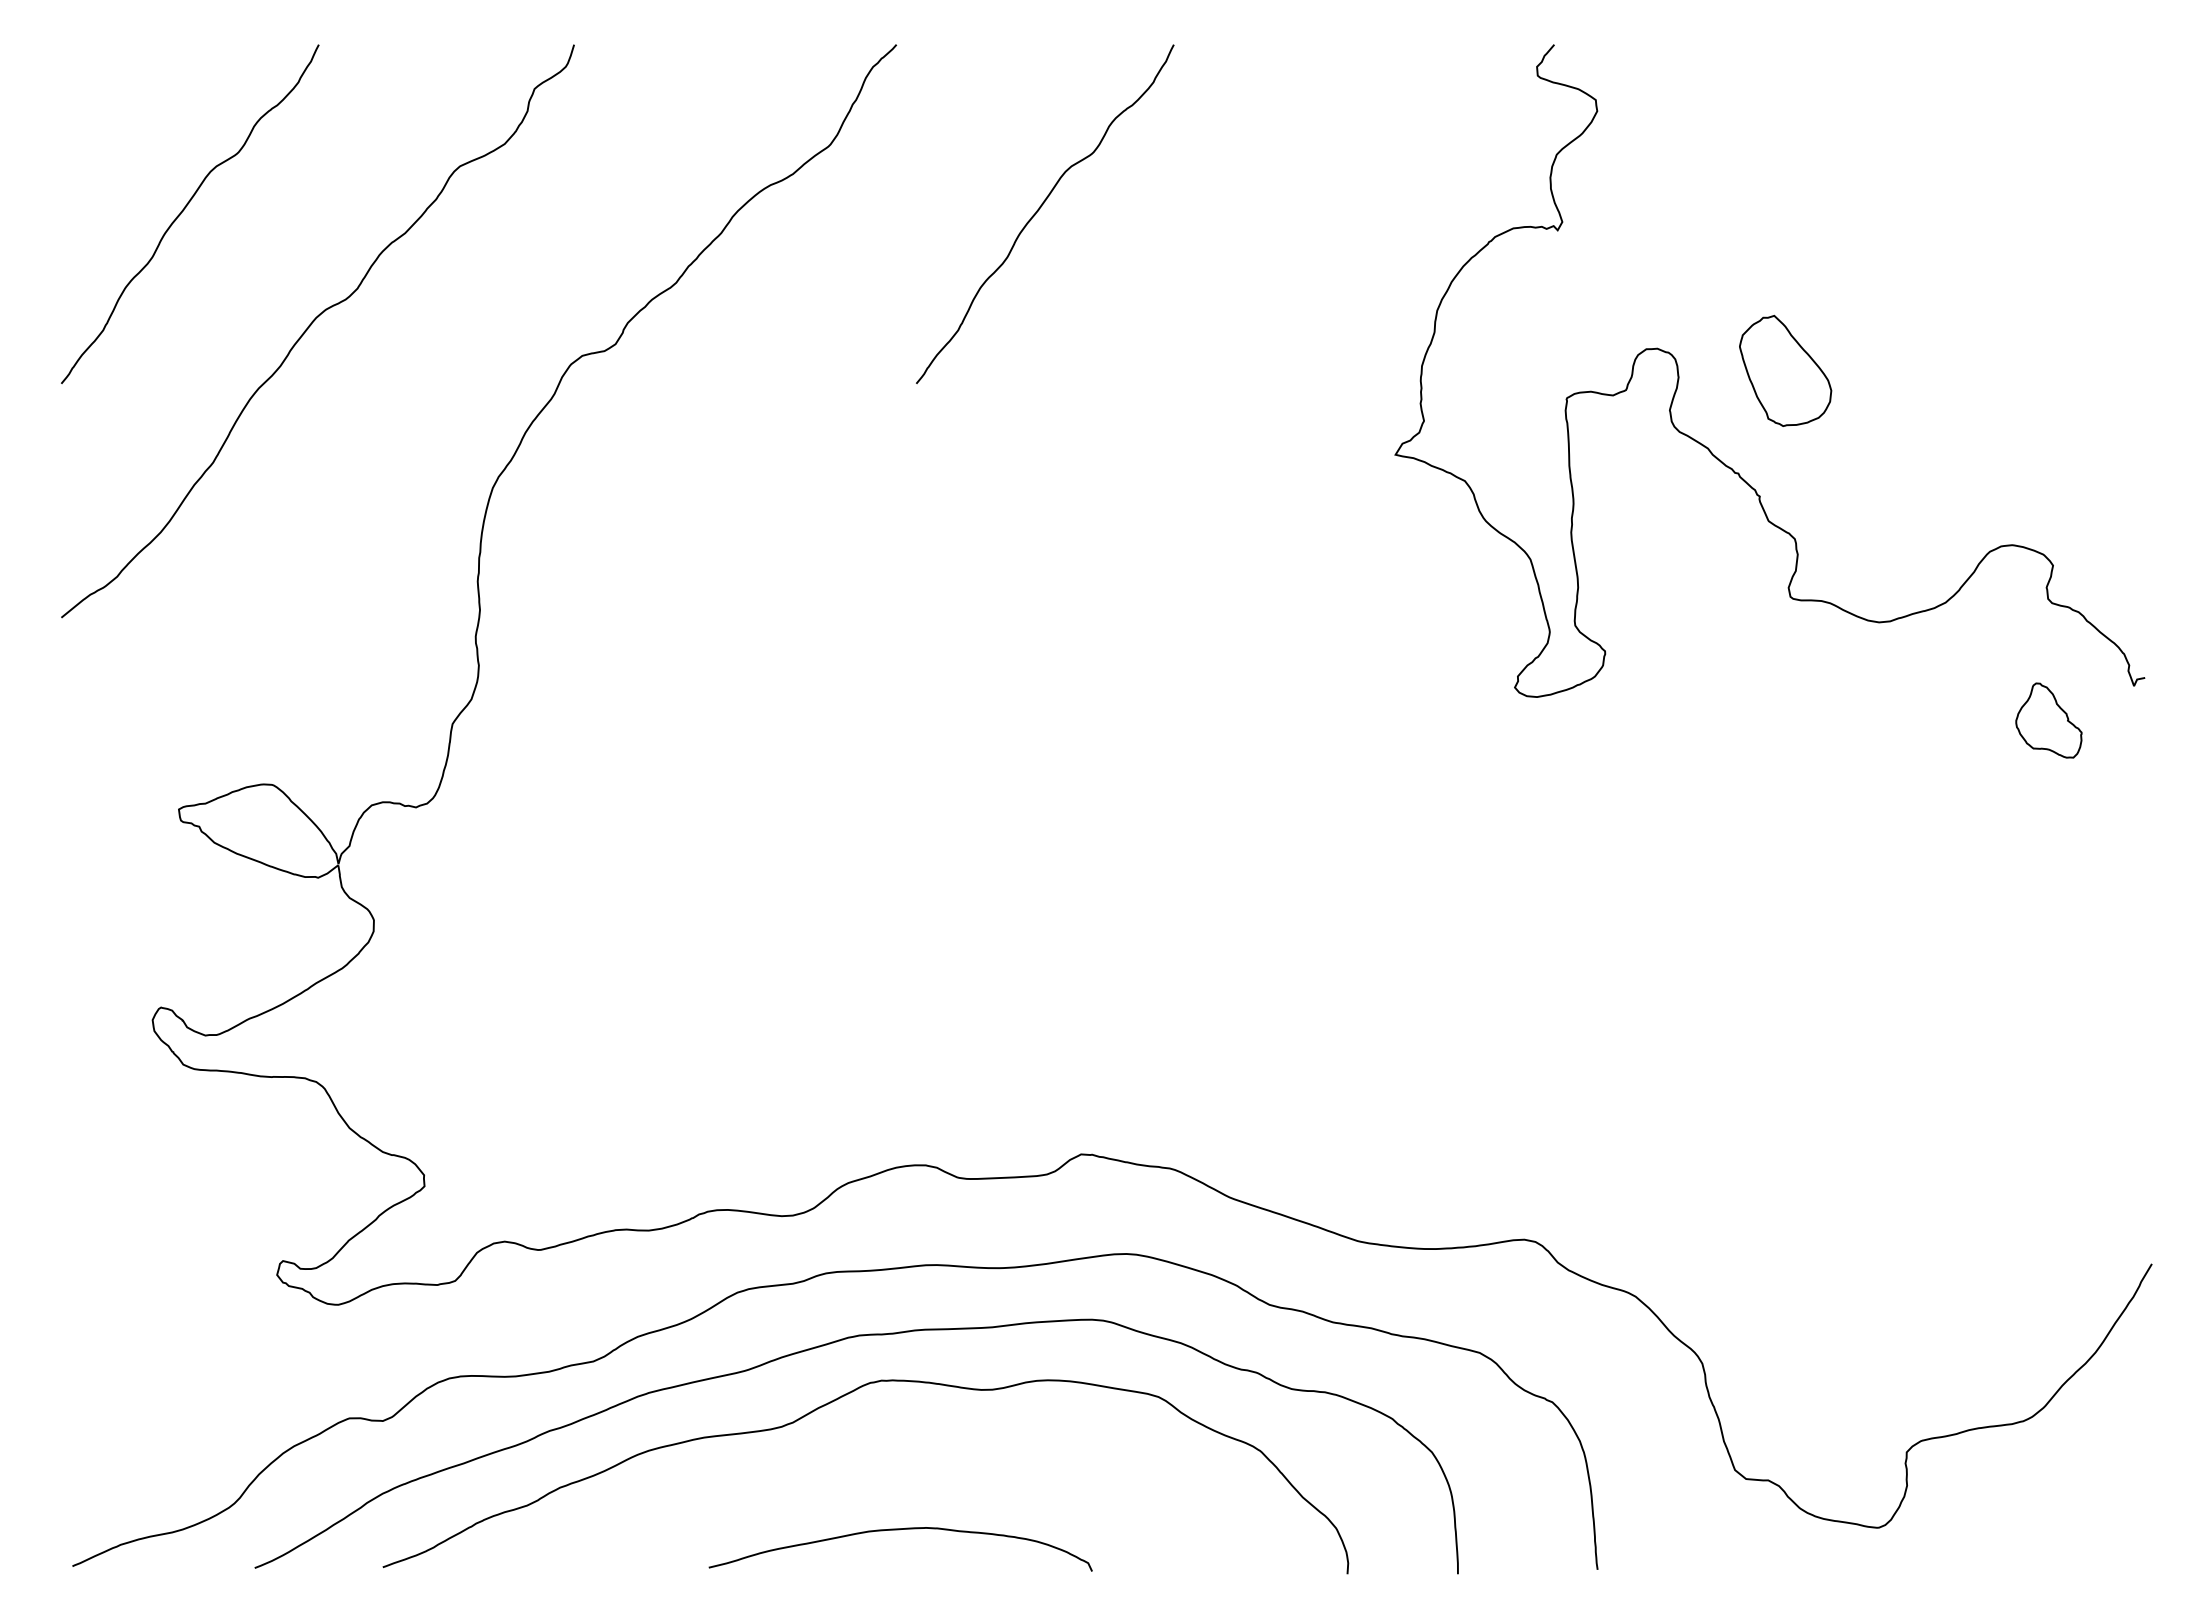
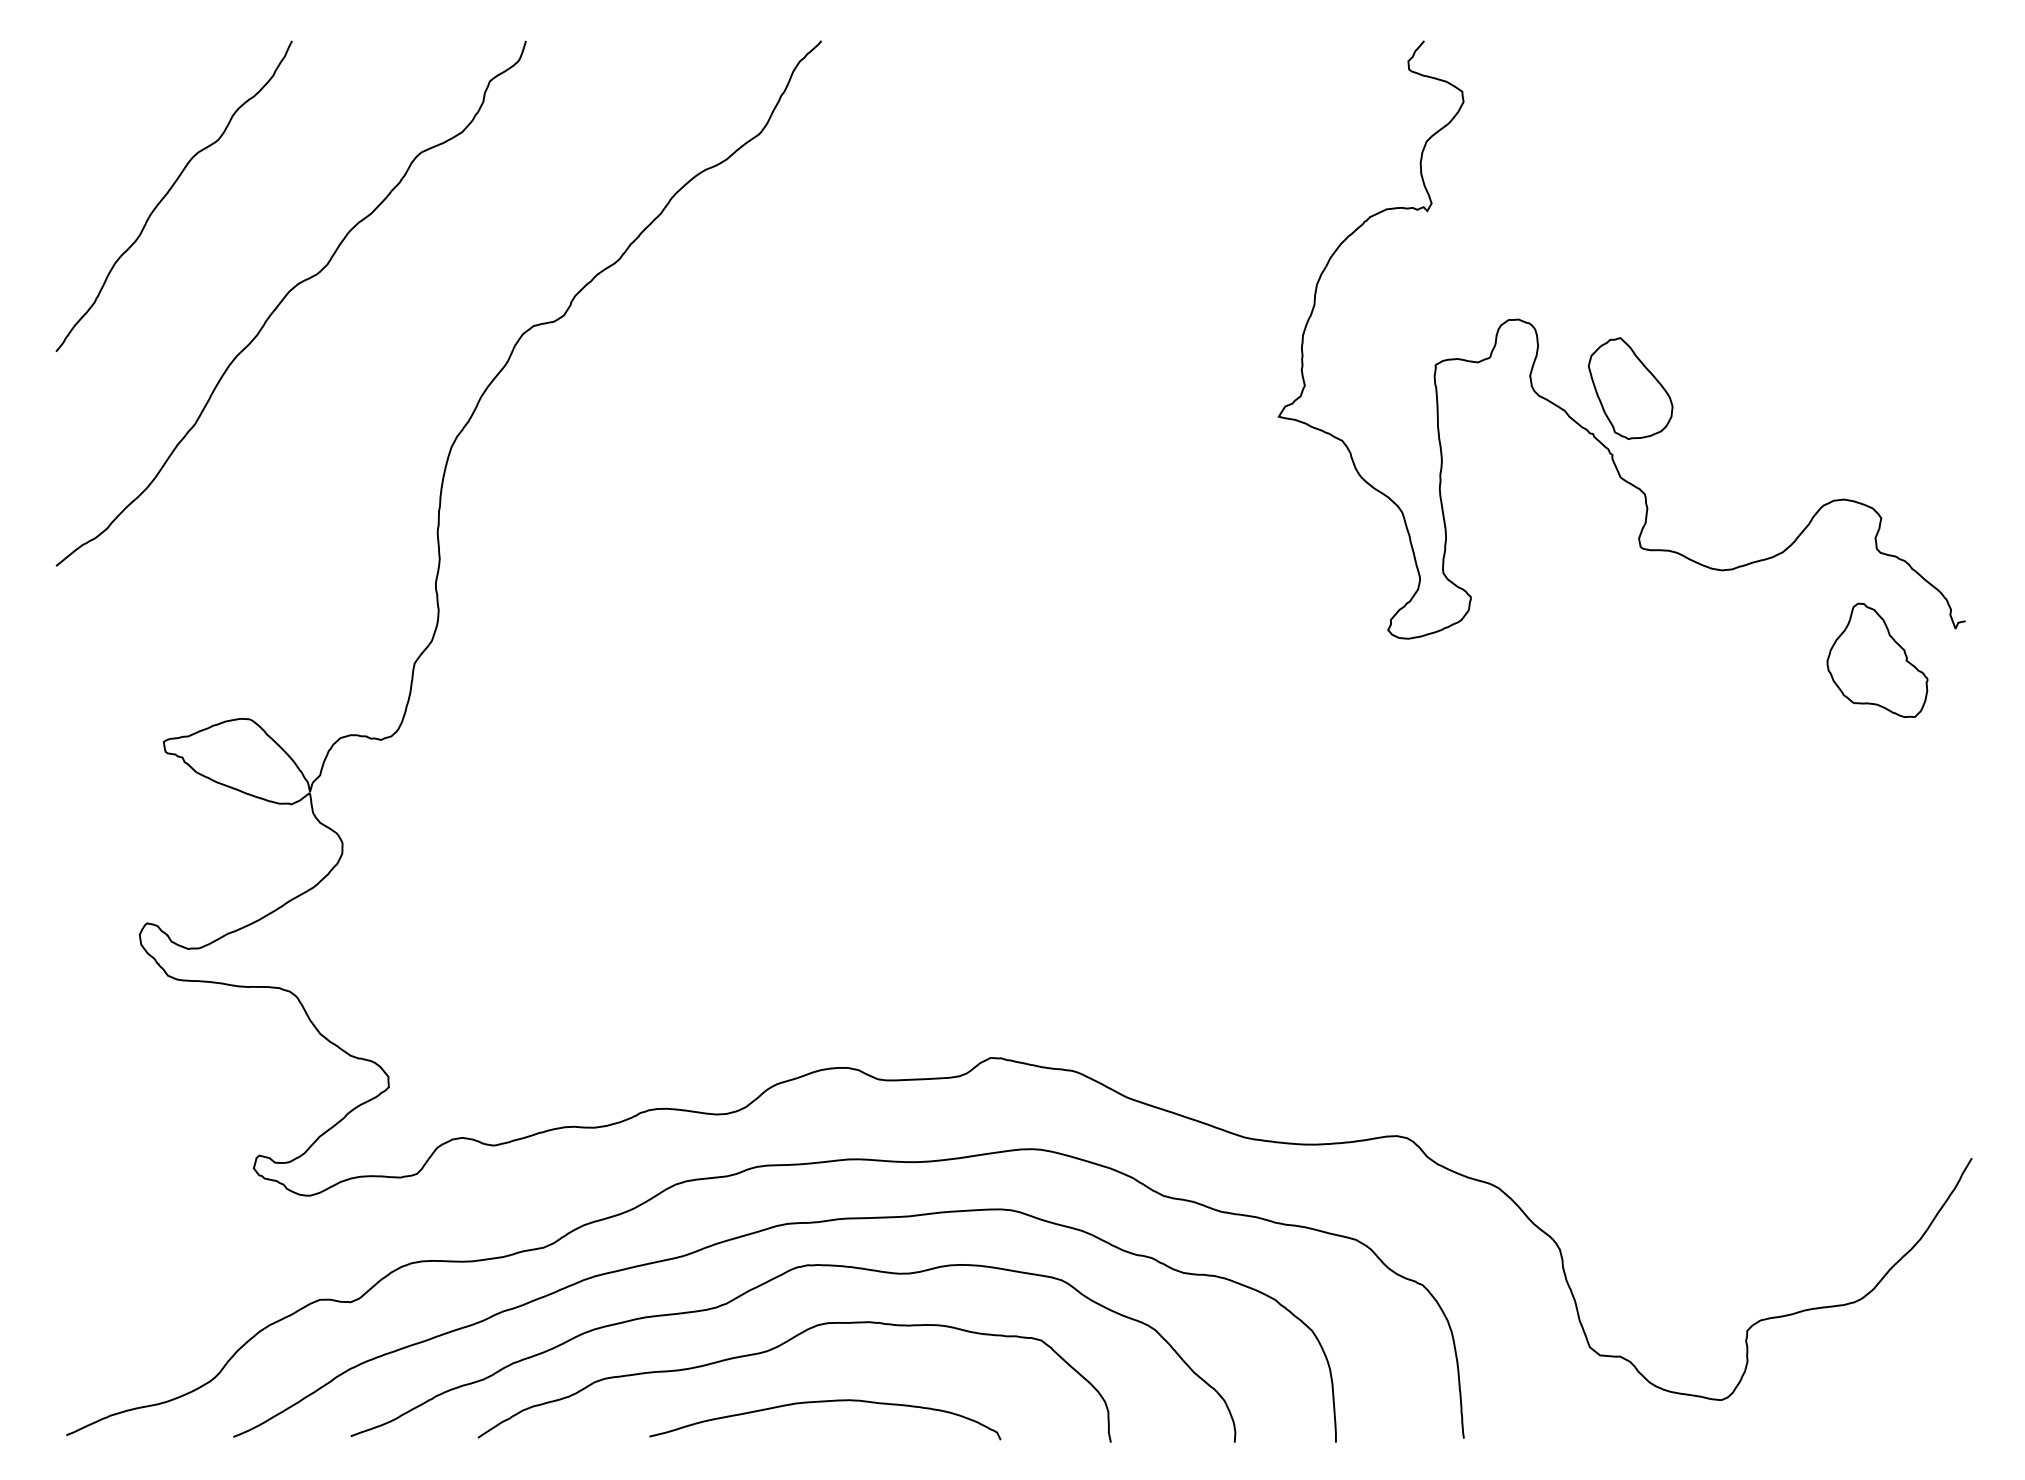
curve: (1039, 210) -> (952, 192), removed
part: (1785, 370) -> (1630, 388), moved
part: (2048, 720) -> (1877, 660), size x1.67
curve: (849, 1470) -> (778, 1347), added

